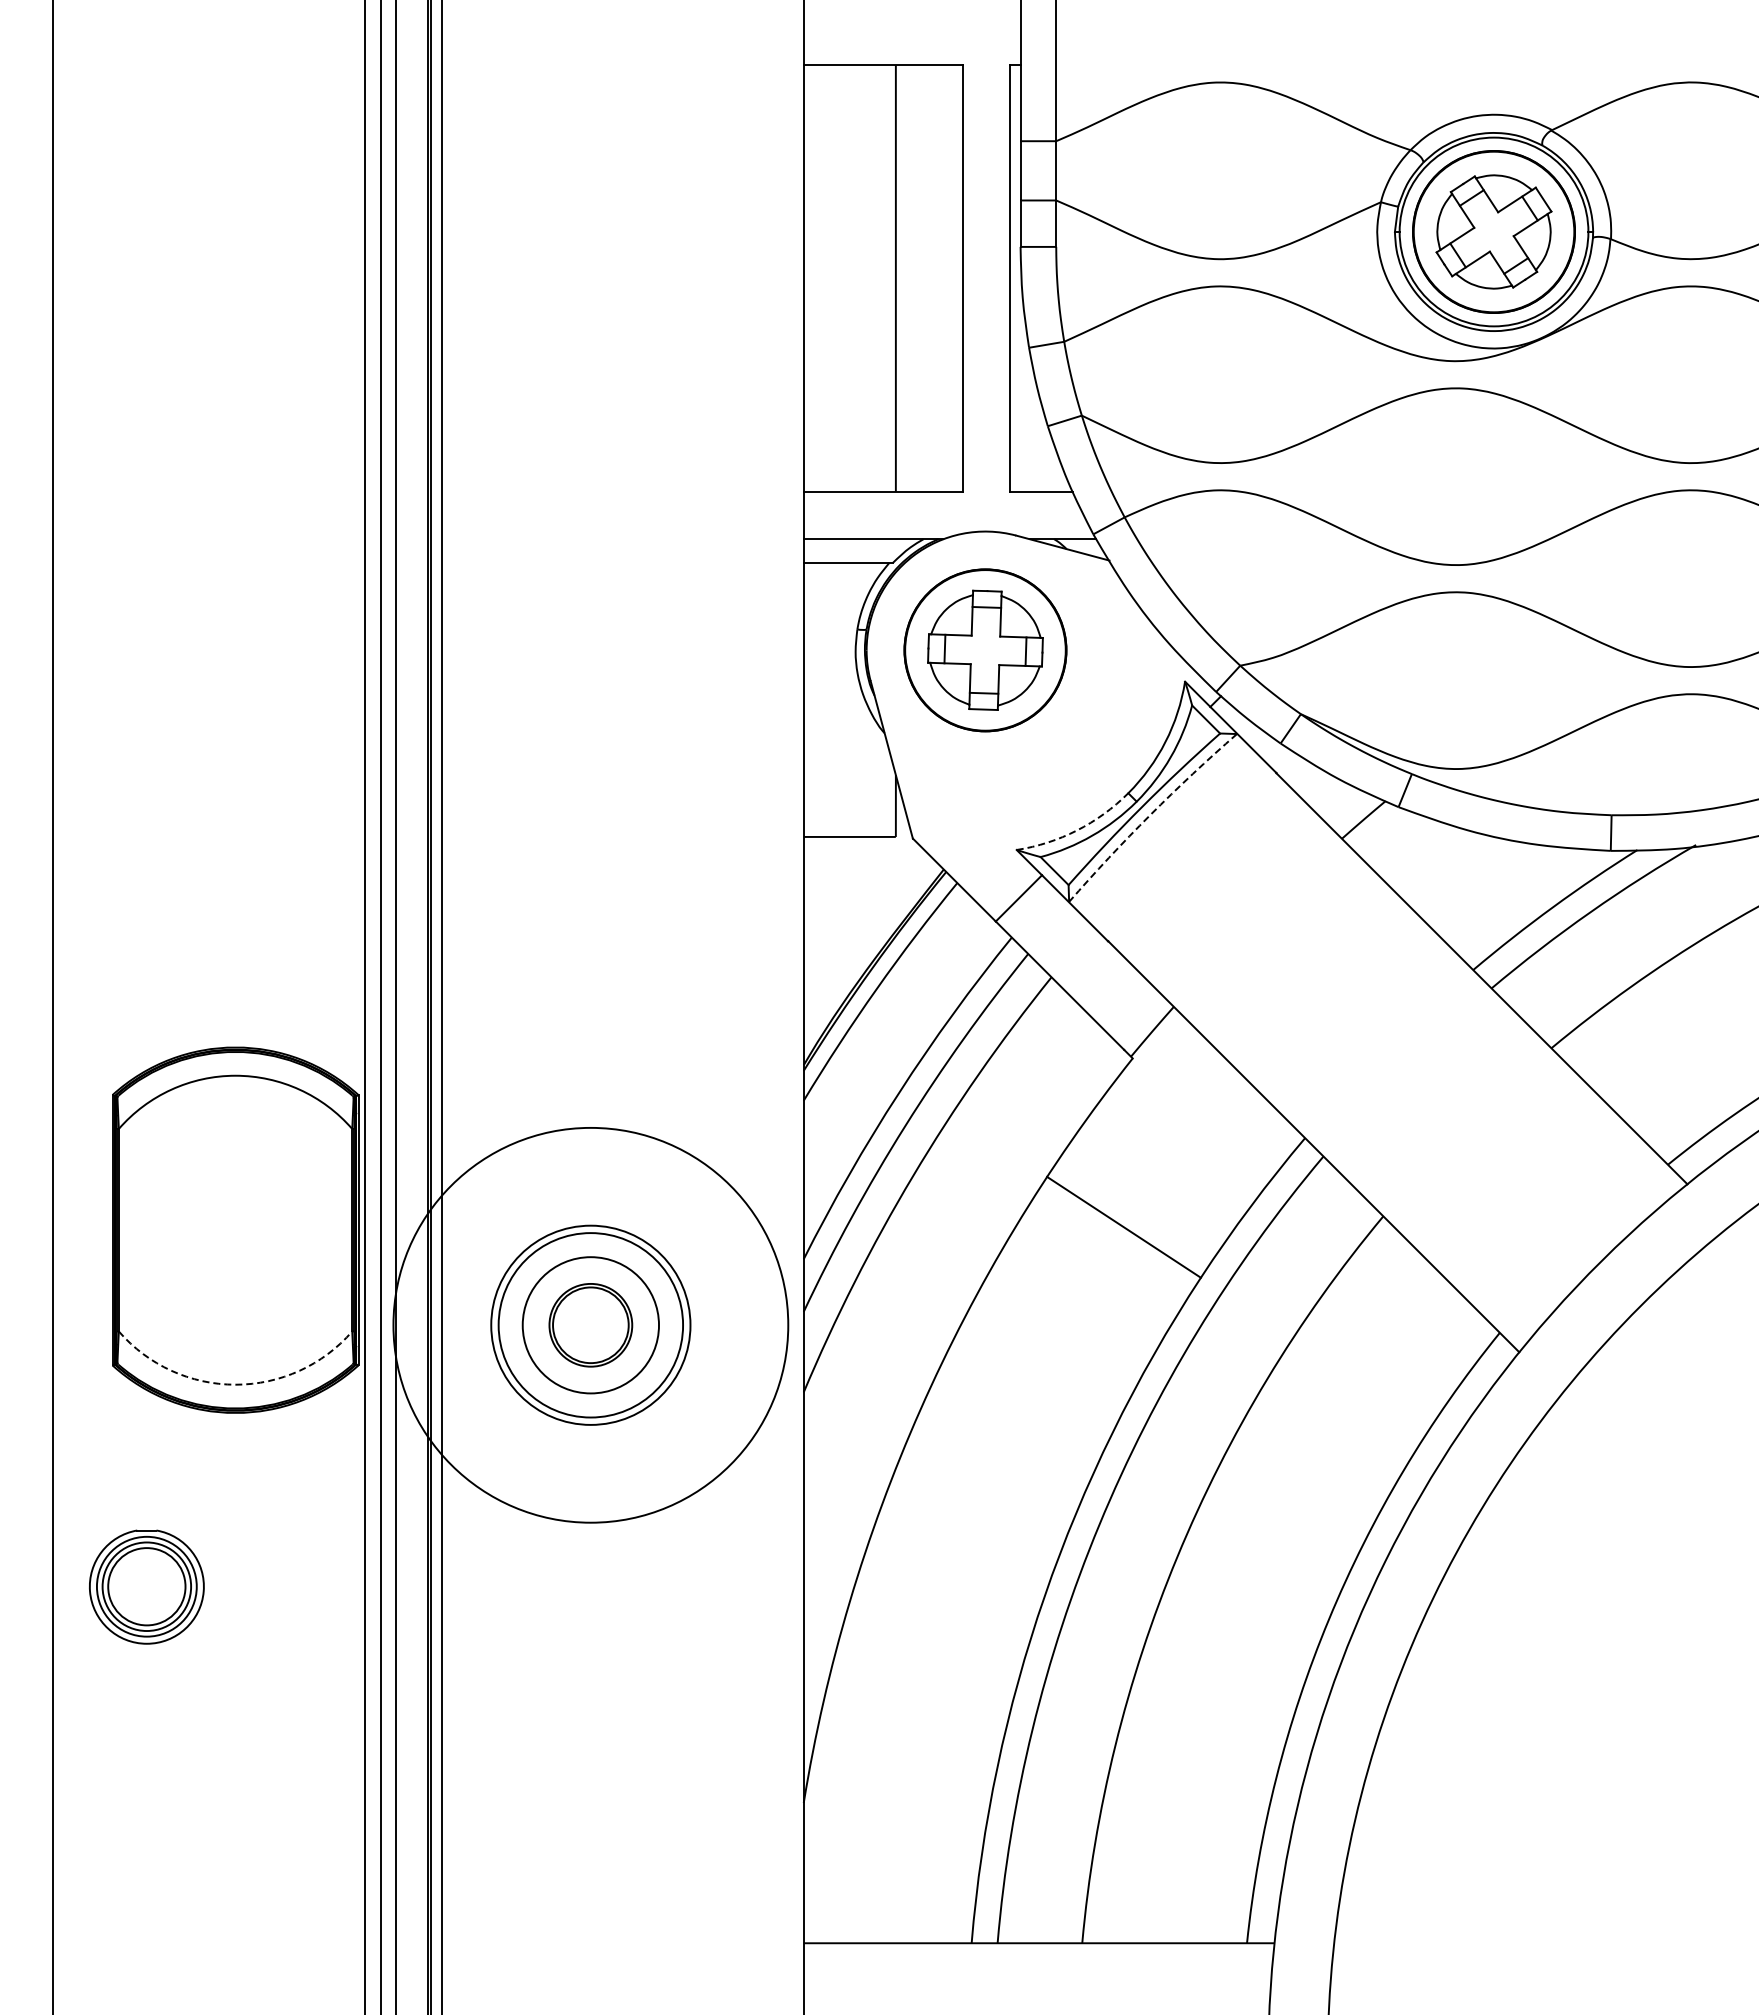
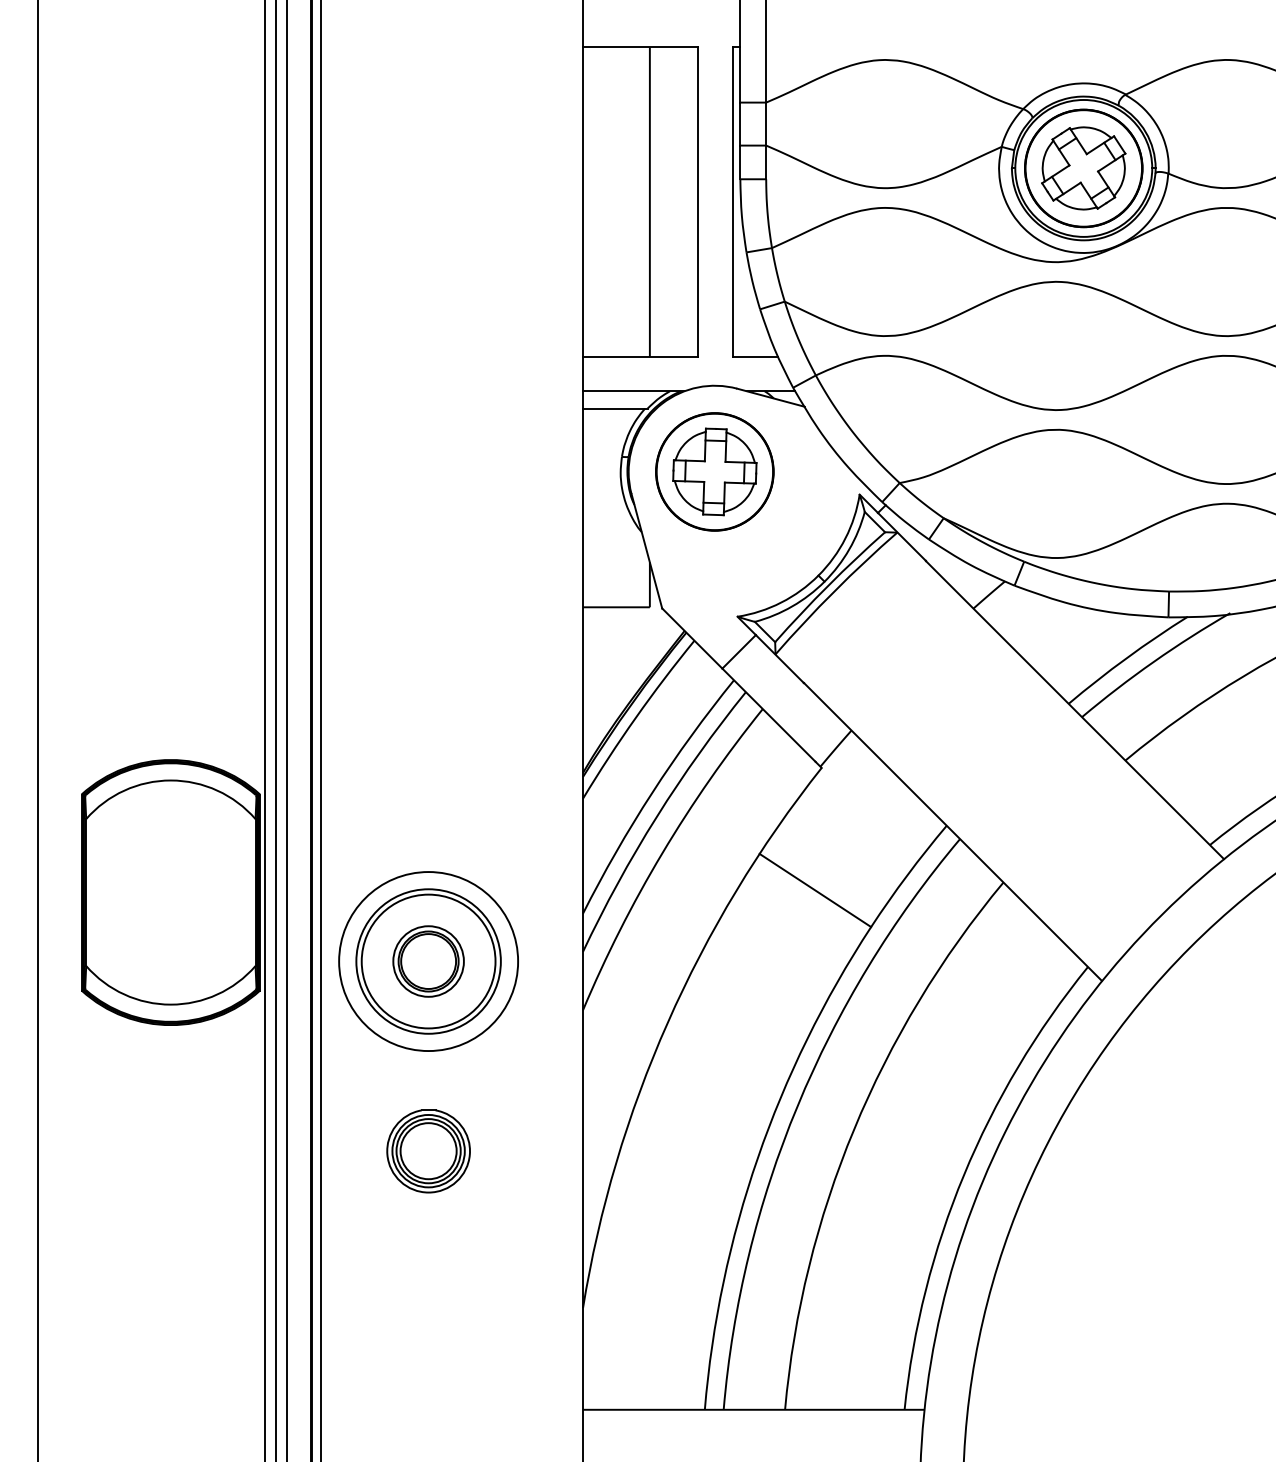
arc: (1150, 815) -> (834, 591), dashed -> solid
arc: (1077, 830) -> (781, 602), dashed -> solid
circle: (590, 1324) -> (428, 960), size x0.62
circle: (590, 1324) -> (428, 960), size x0.71
arc: (235, 1384) -> (170, 1004), dashed -> solid
part: (146, 1586) -> (428, 1151), moved

